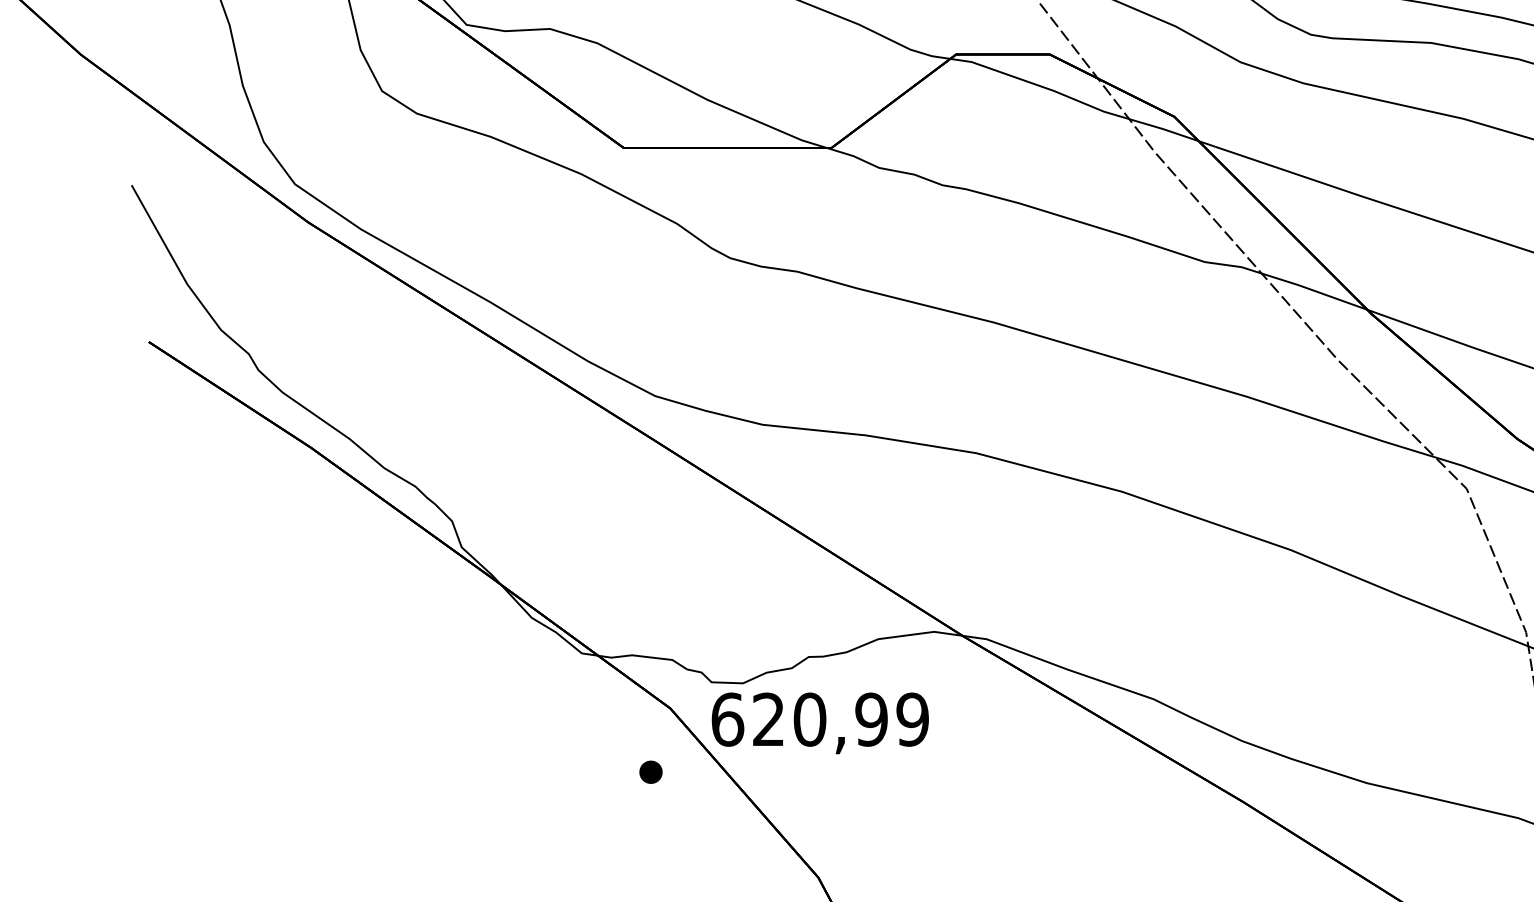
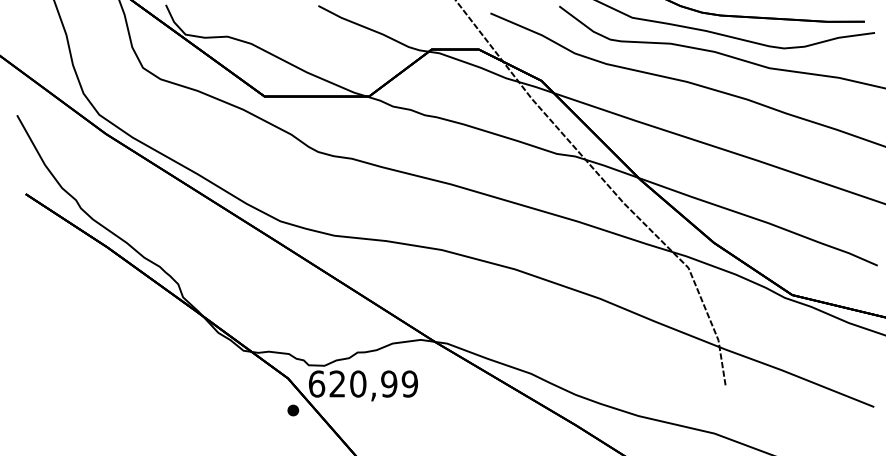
part: (651, 772) -> (293, 410), moved

